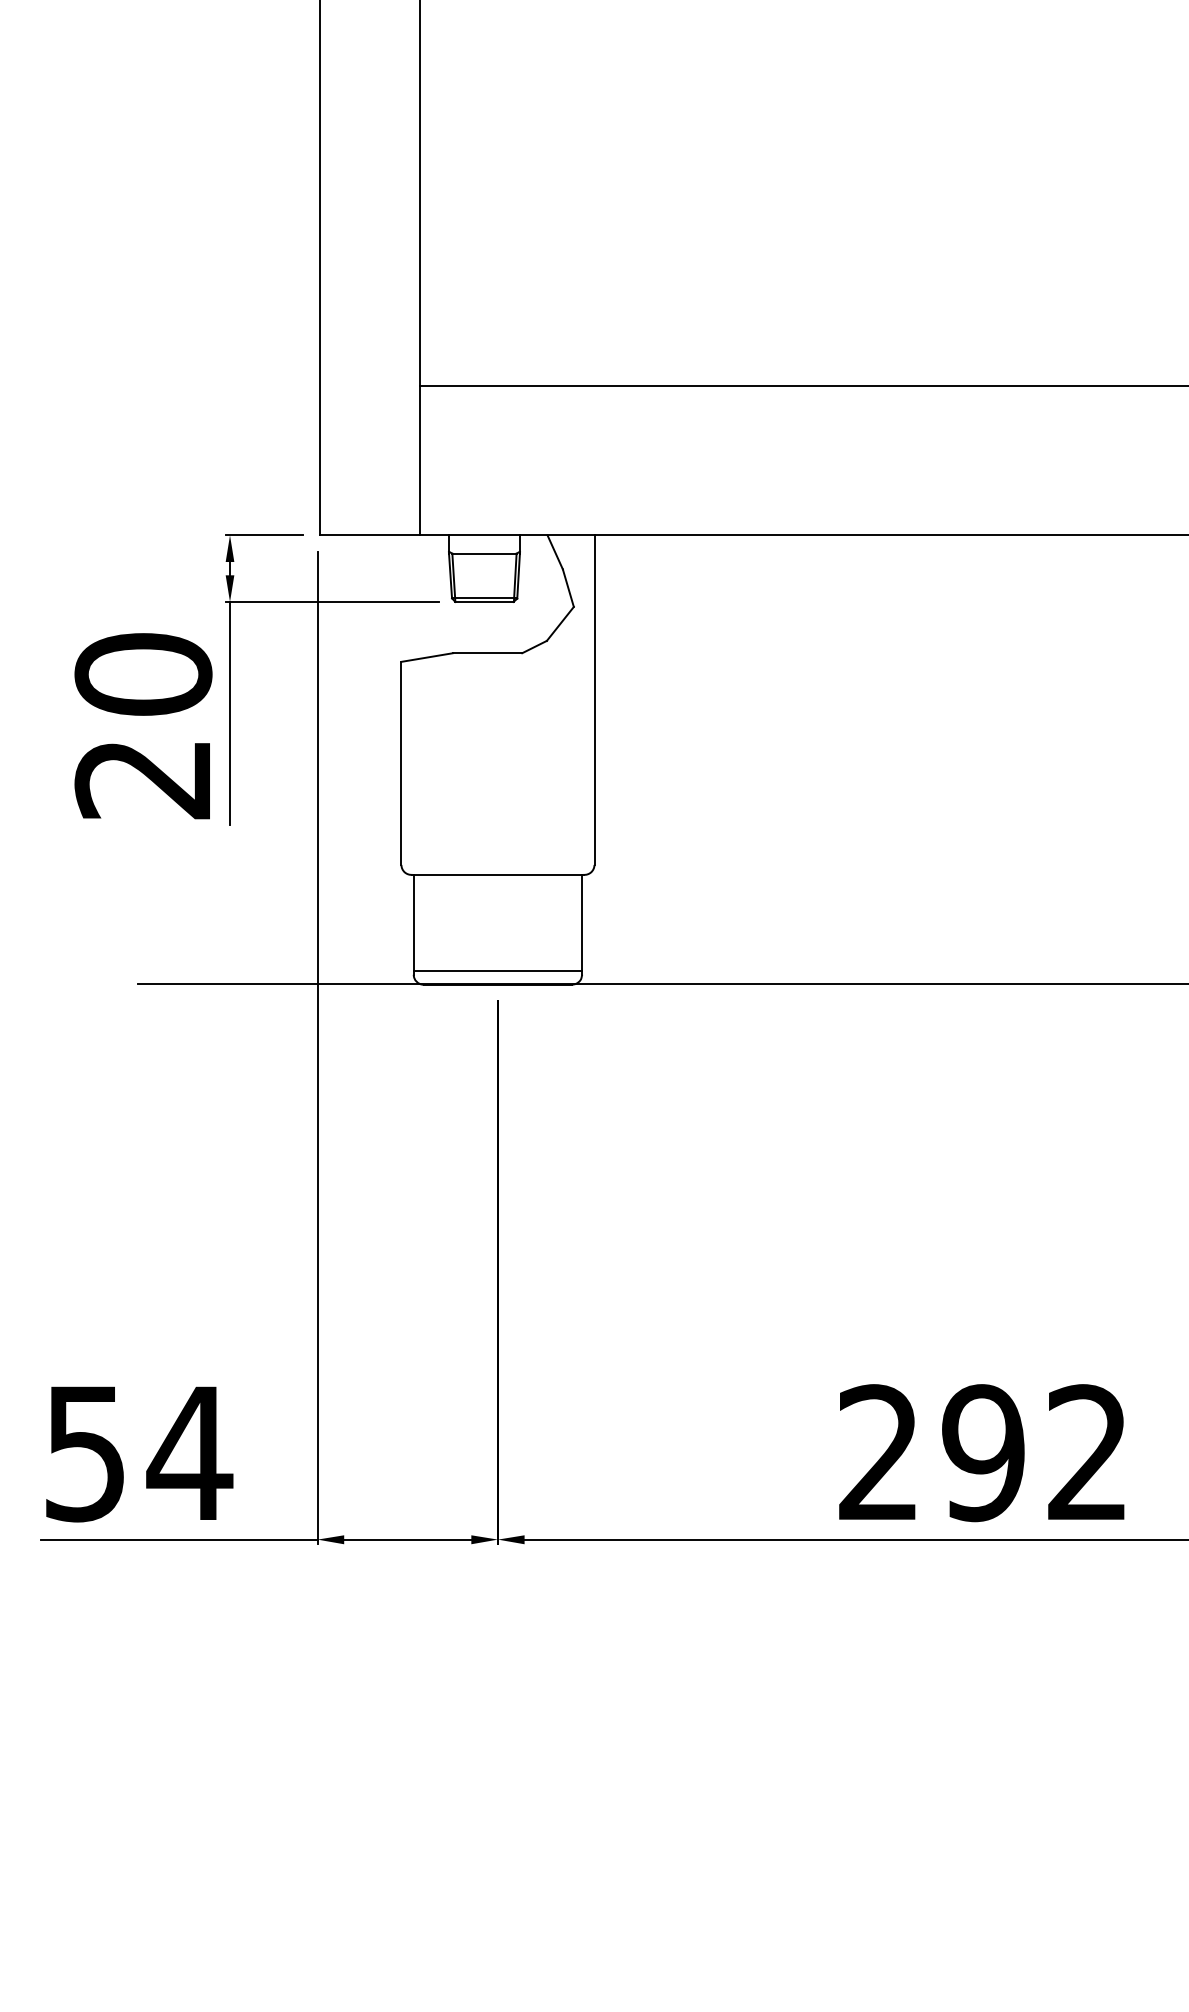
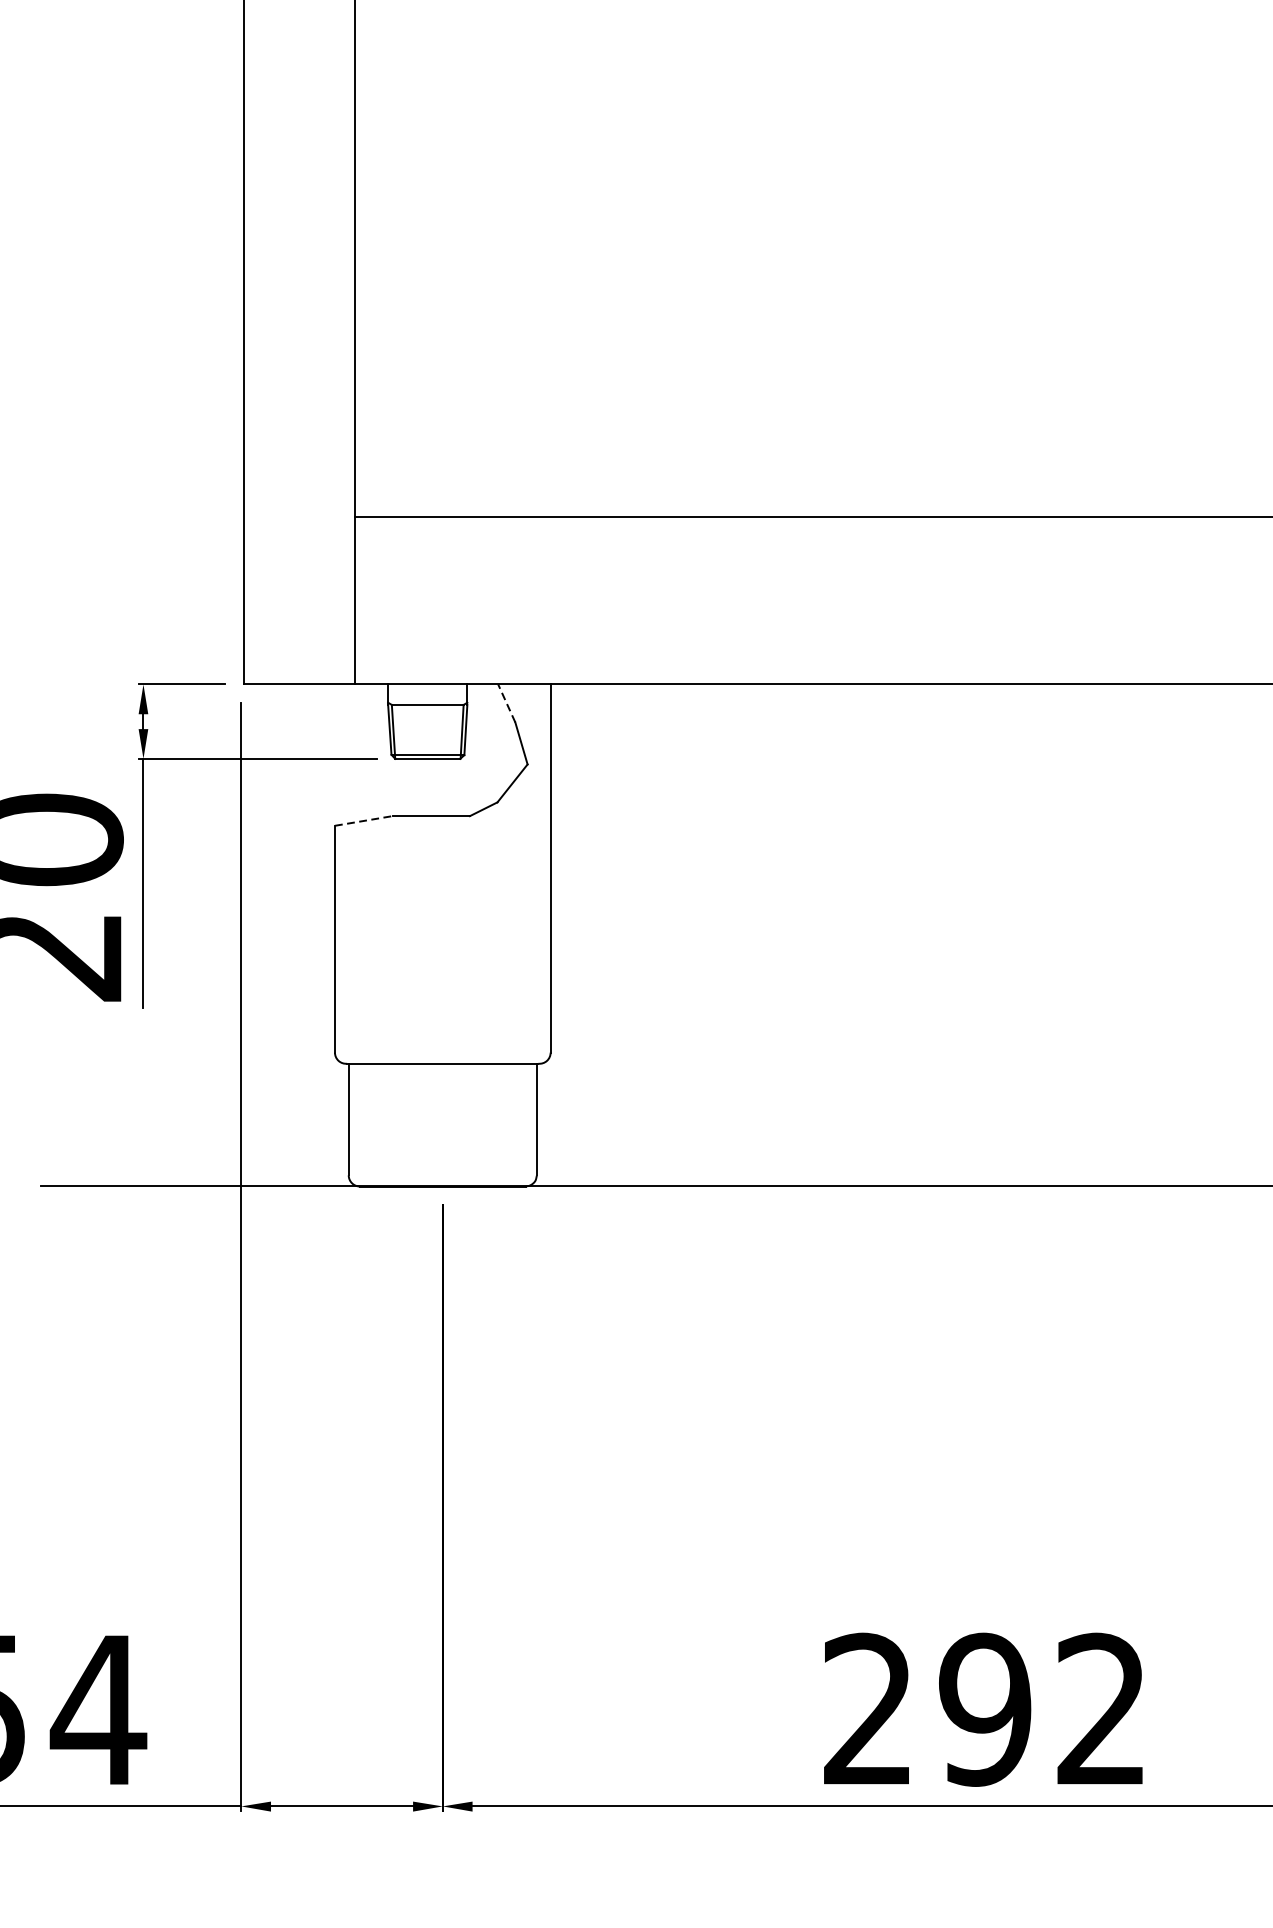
line: (555, 552) -> (507, 703), solid -> dashed
line: (427, 657) -> (364, 820), solid -> dashed
line: (497, 971) -> (442, 1171), removed

